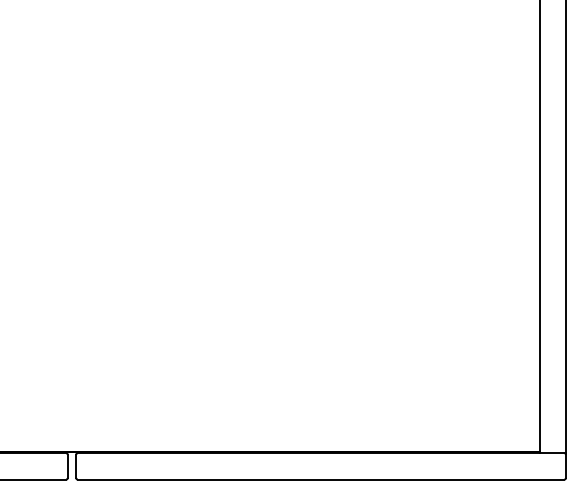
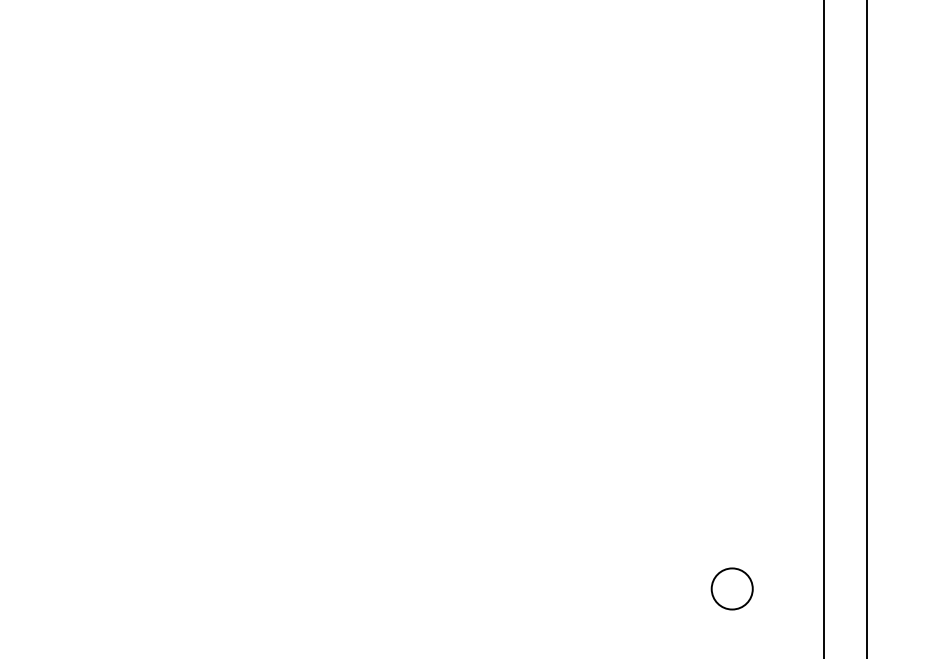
circle: (483, 391) -> (732, 587), added

